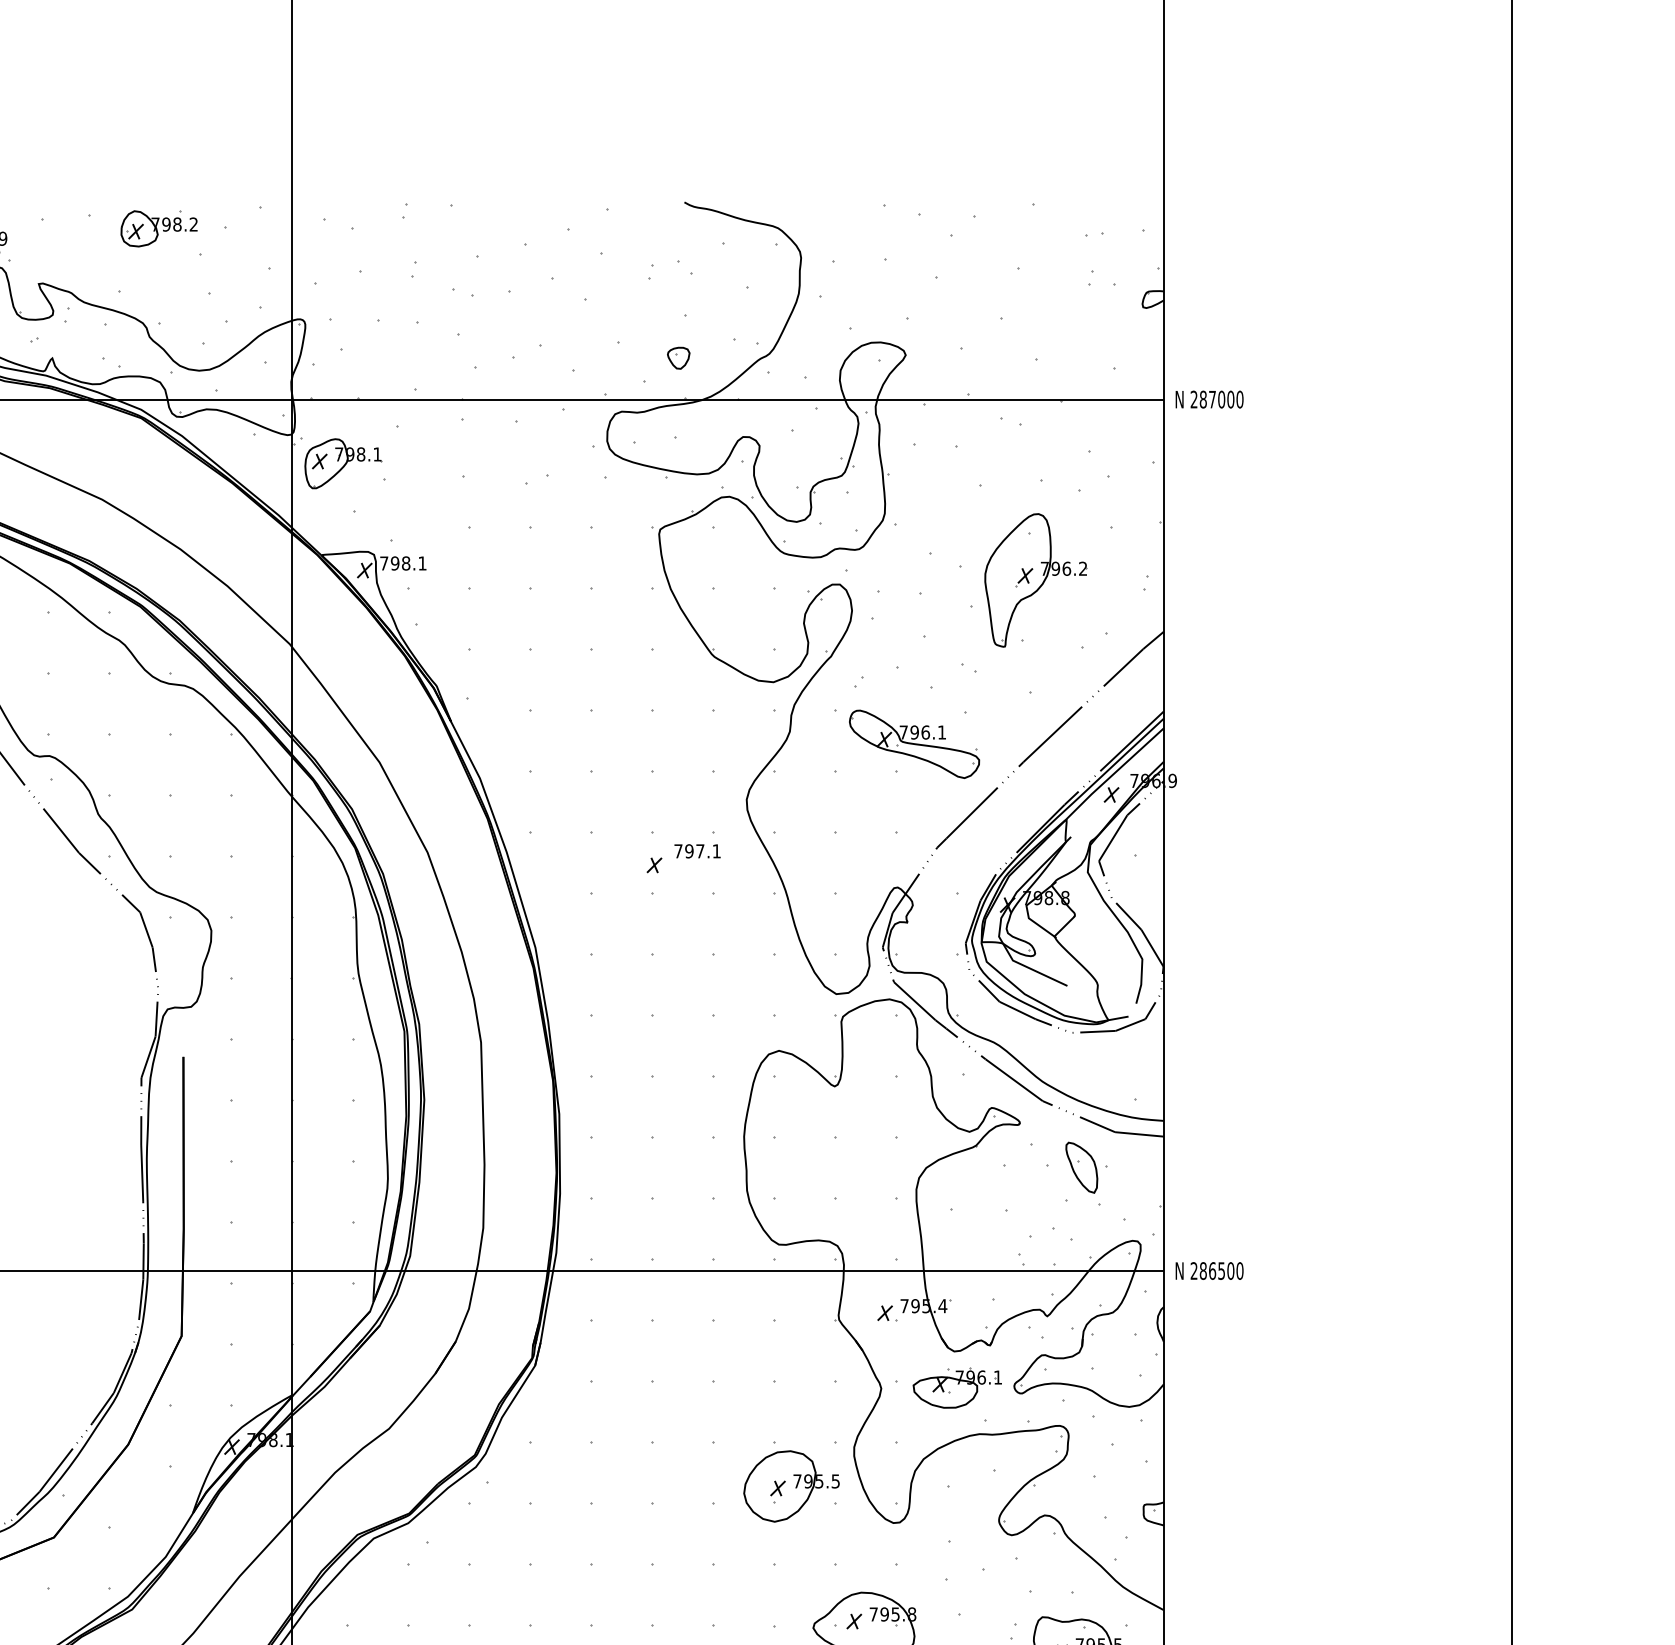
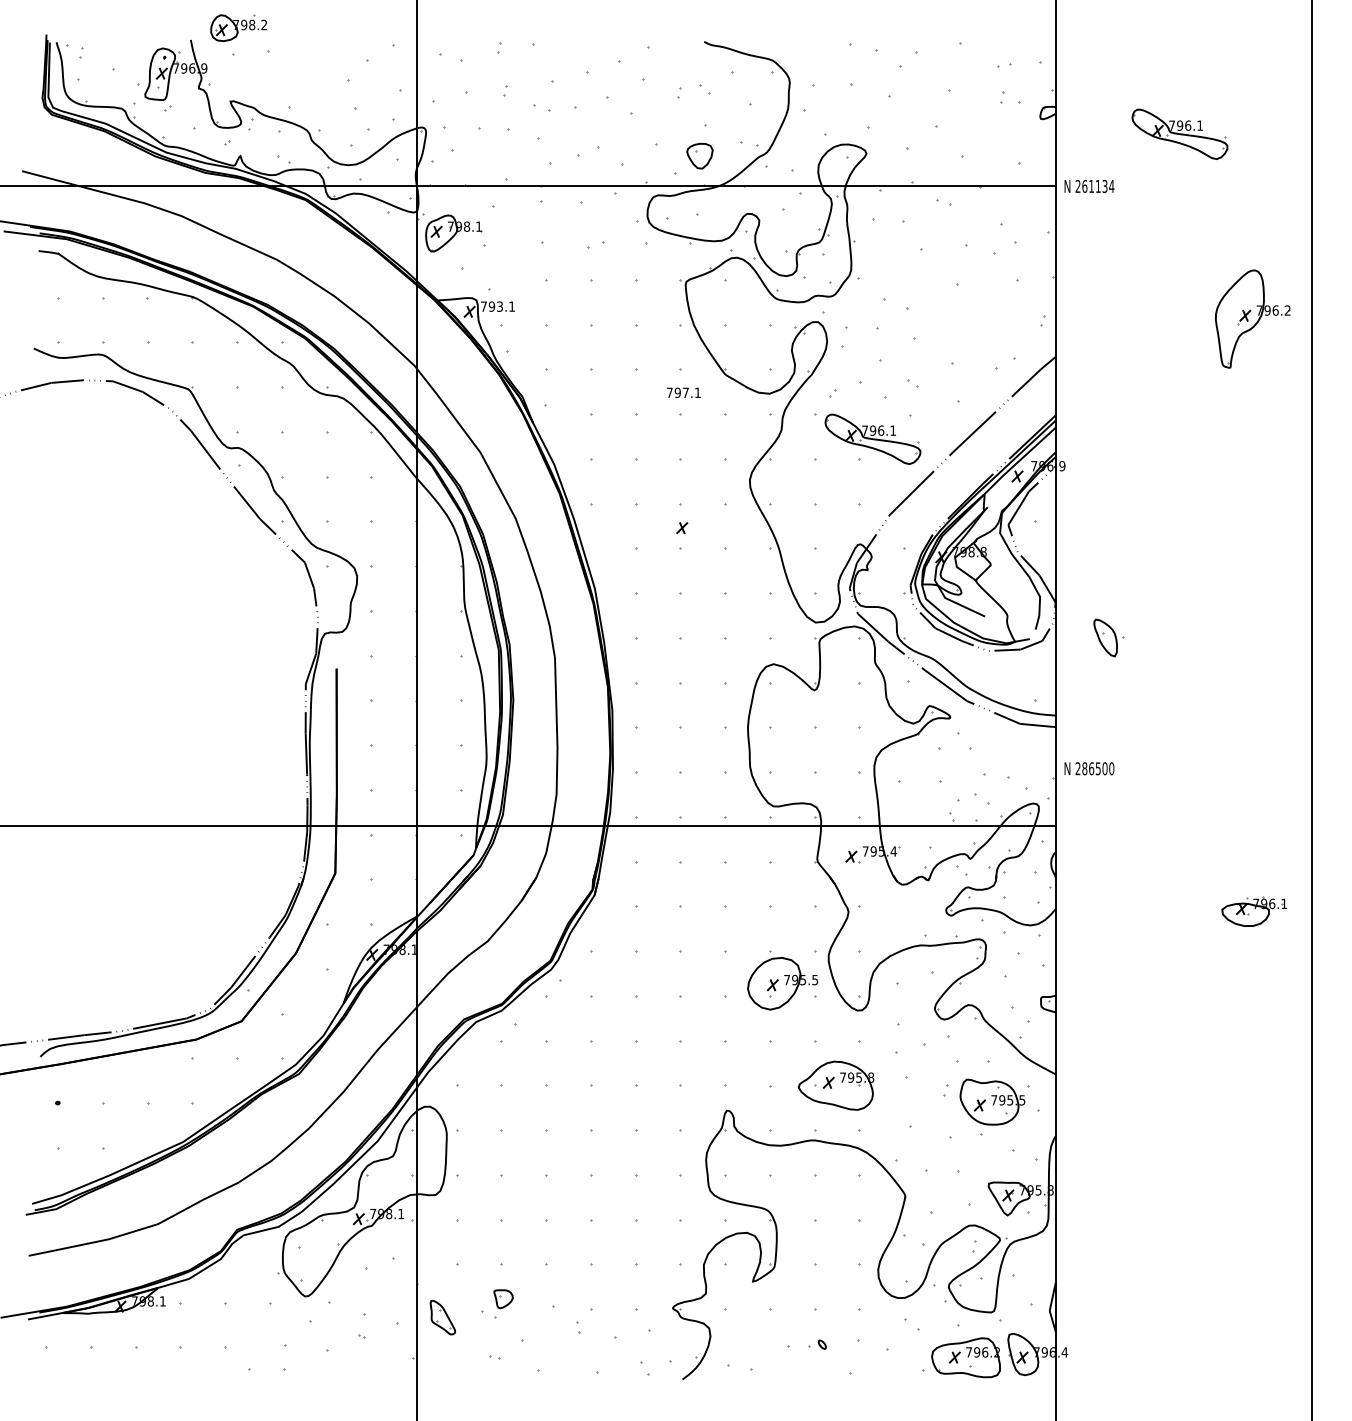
part: (158, 227) -> (238, 27), moved
part: (1332, 327) -> (1179, 133), added
part: (678, 357) -> (699, 155), size x1.6
text: (1221, 398) -> (1098, 185), 287000 -> 261134
text: (406, 563) -> (500, 306), 798.1 -> 793.1
part: (1035, 579) -> (1252, 318), moved
text: (697, 850) -> (683, 392), moved
part: (1085, 1167) -> (1108, 637), moved
text: (1209, 1270) -> (1089, 768), moved
part: (957, 1387) -> (1254, 911), moved

